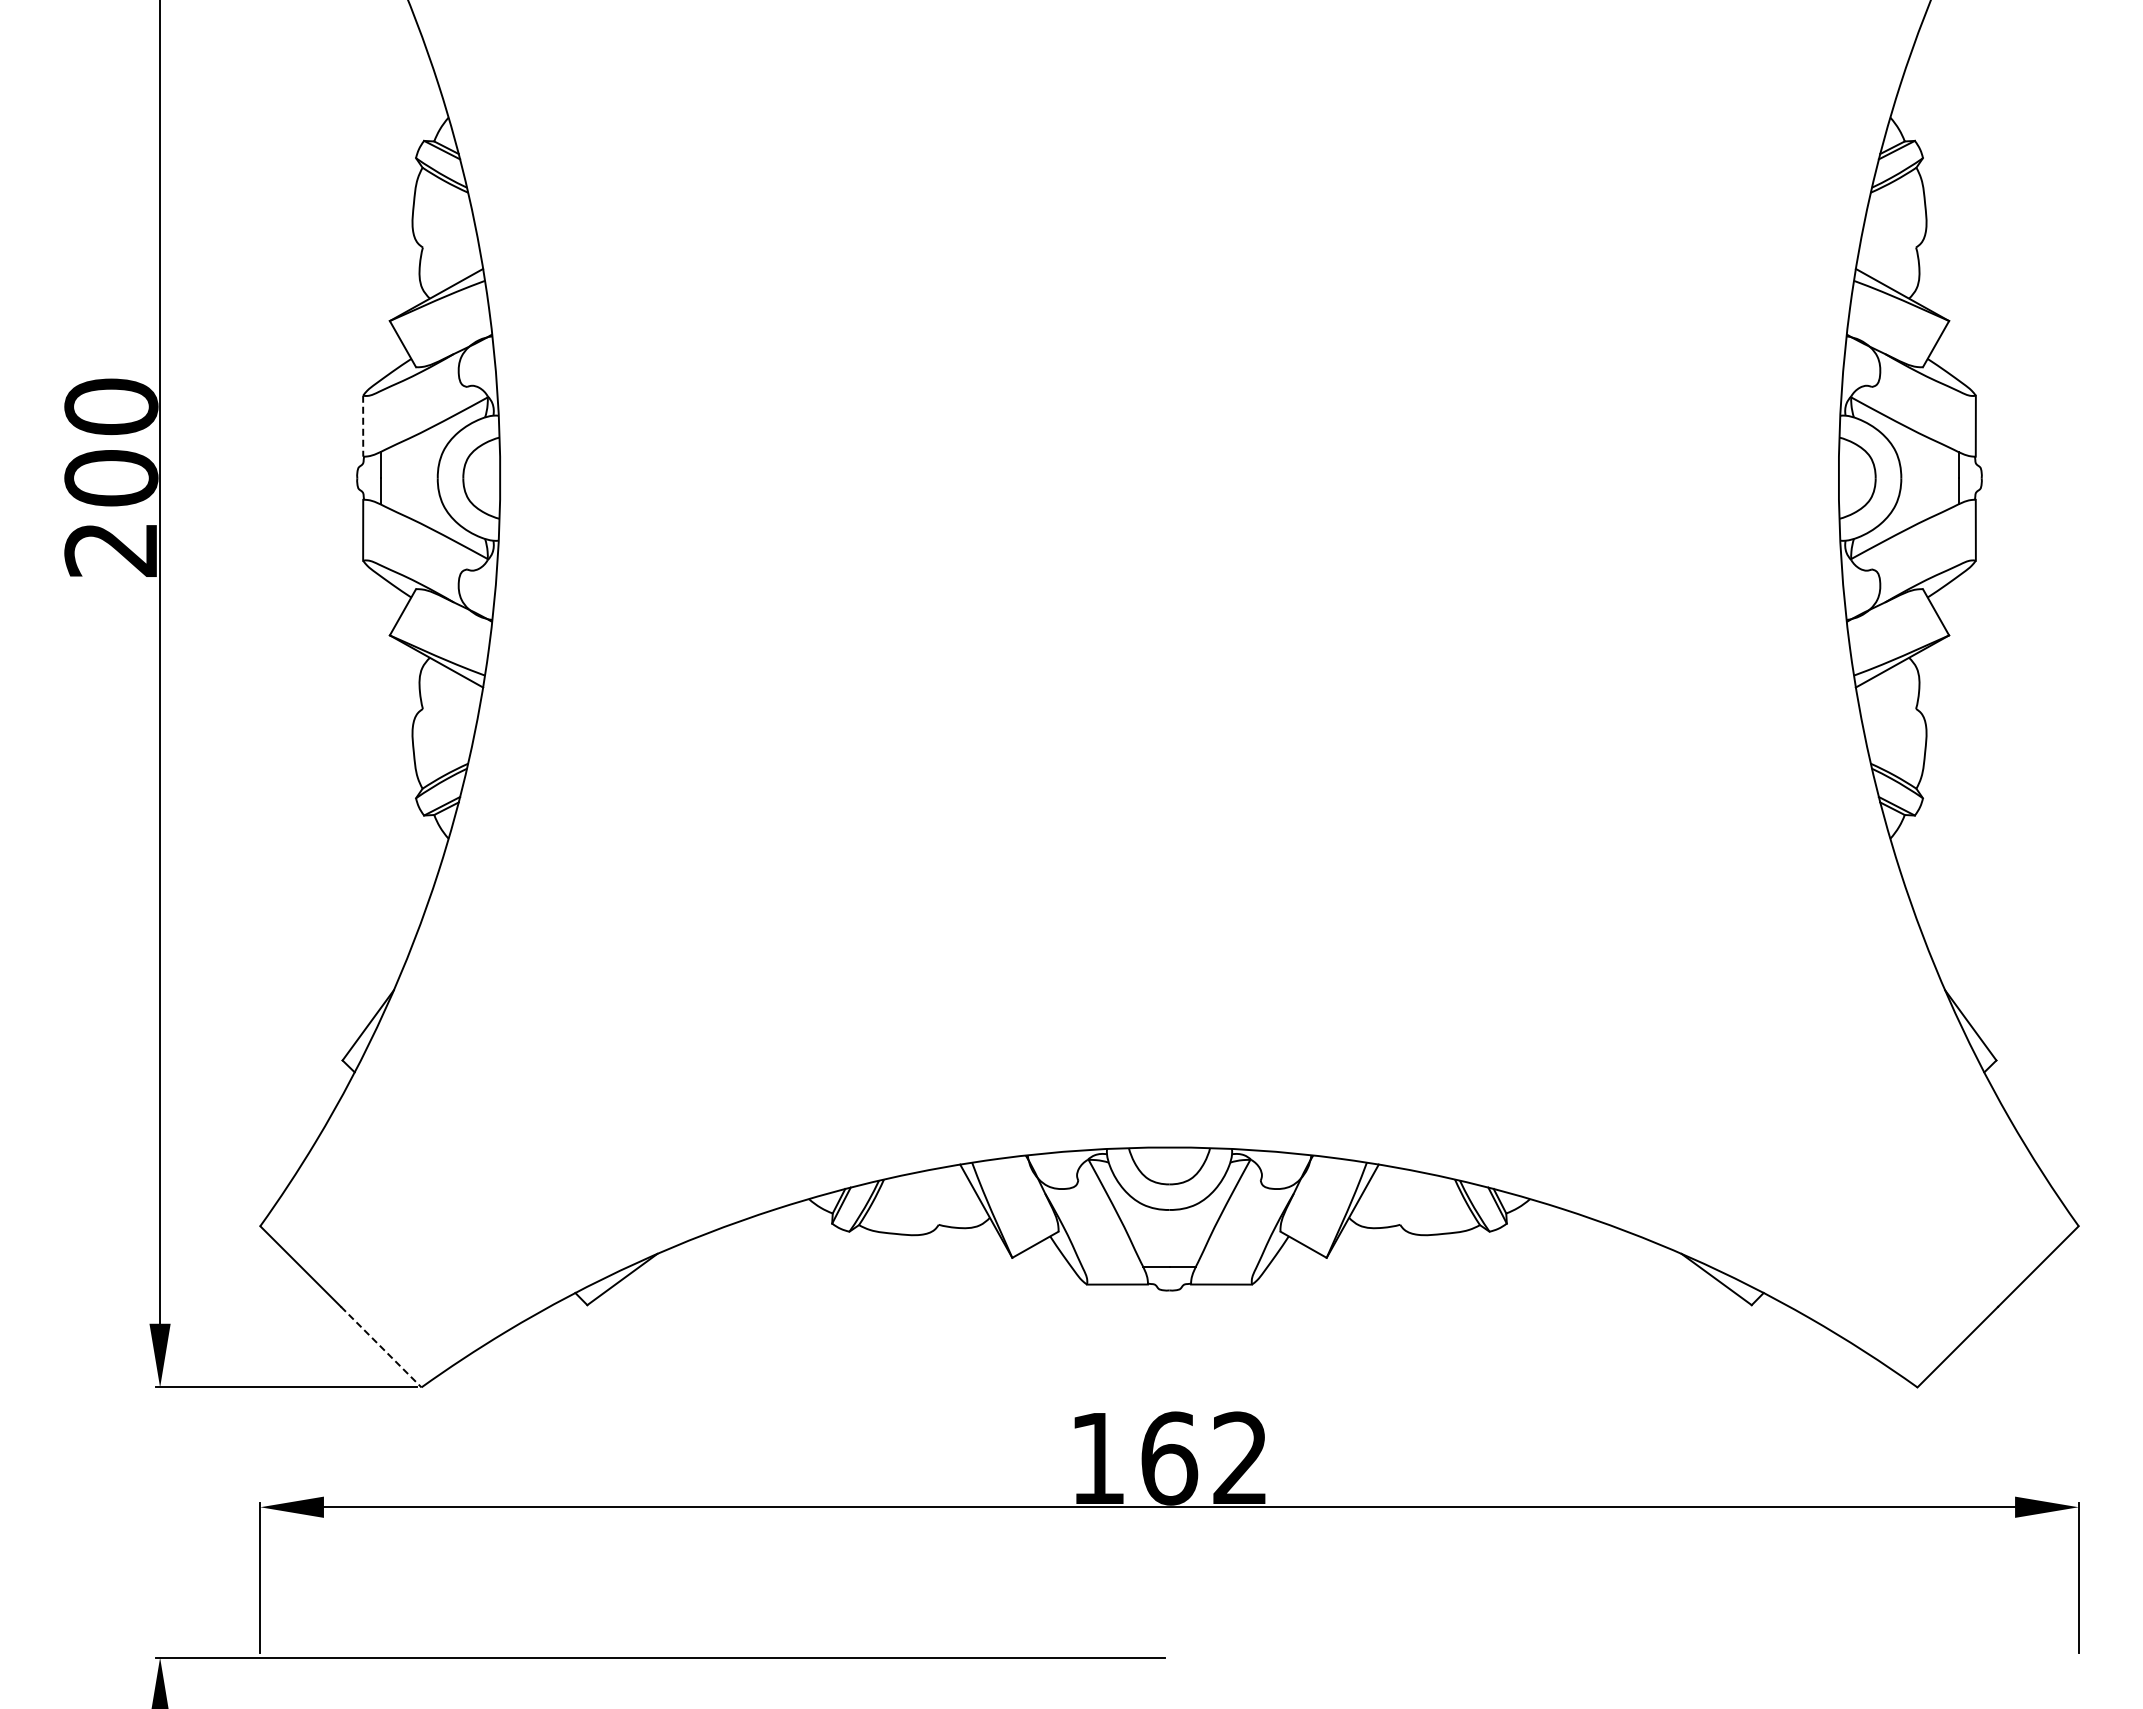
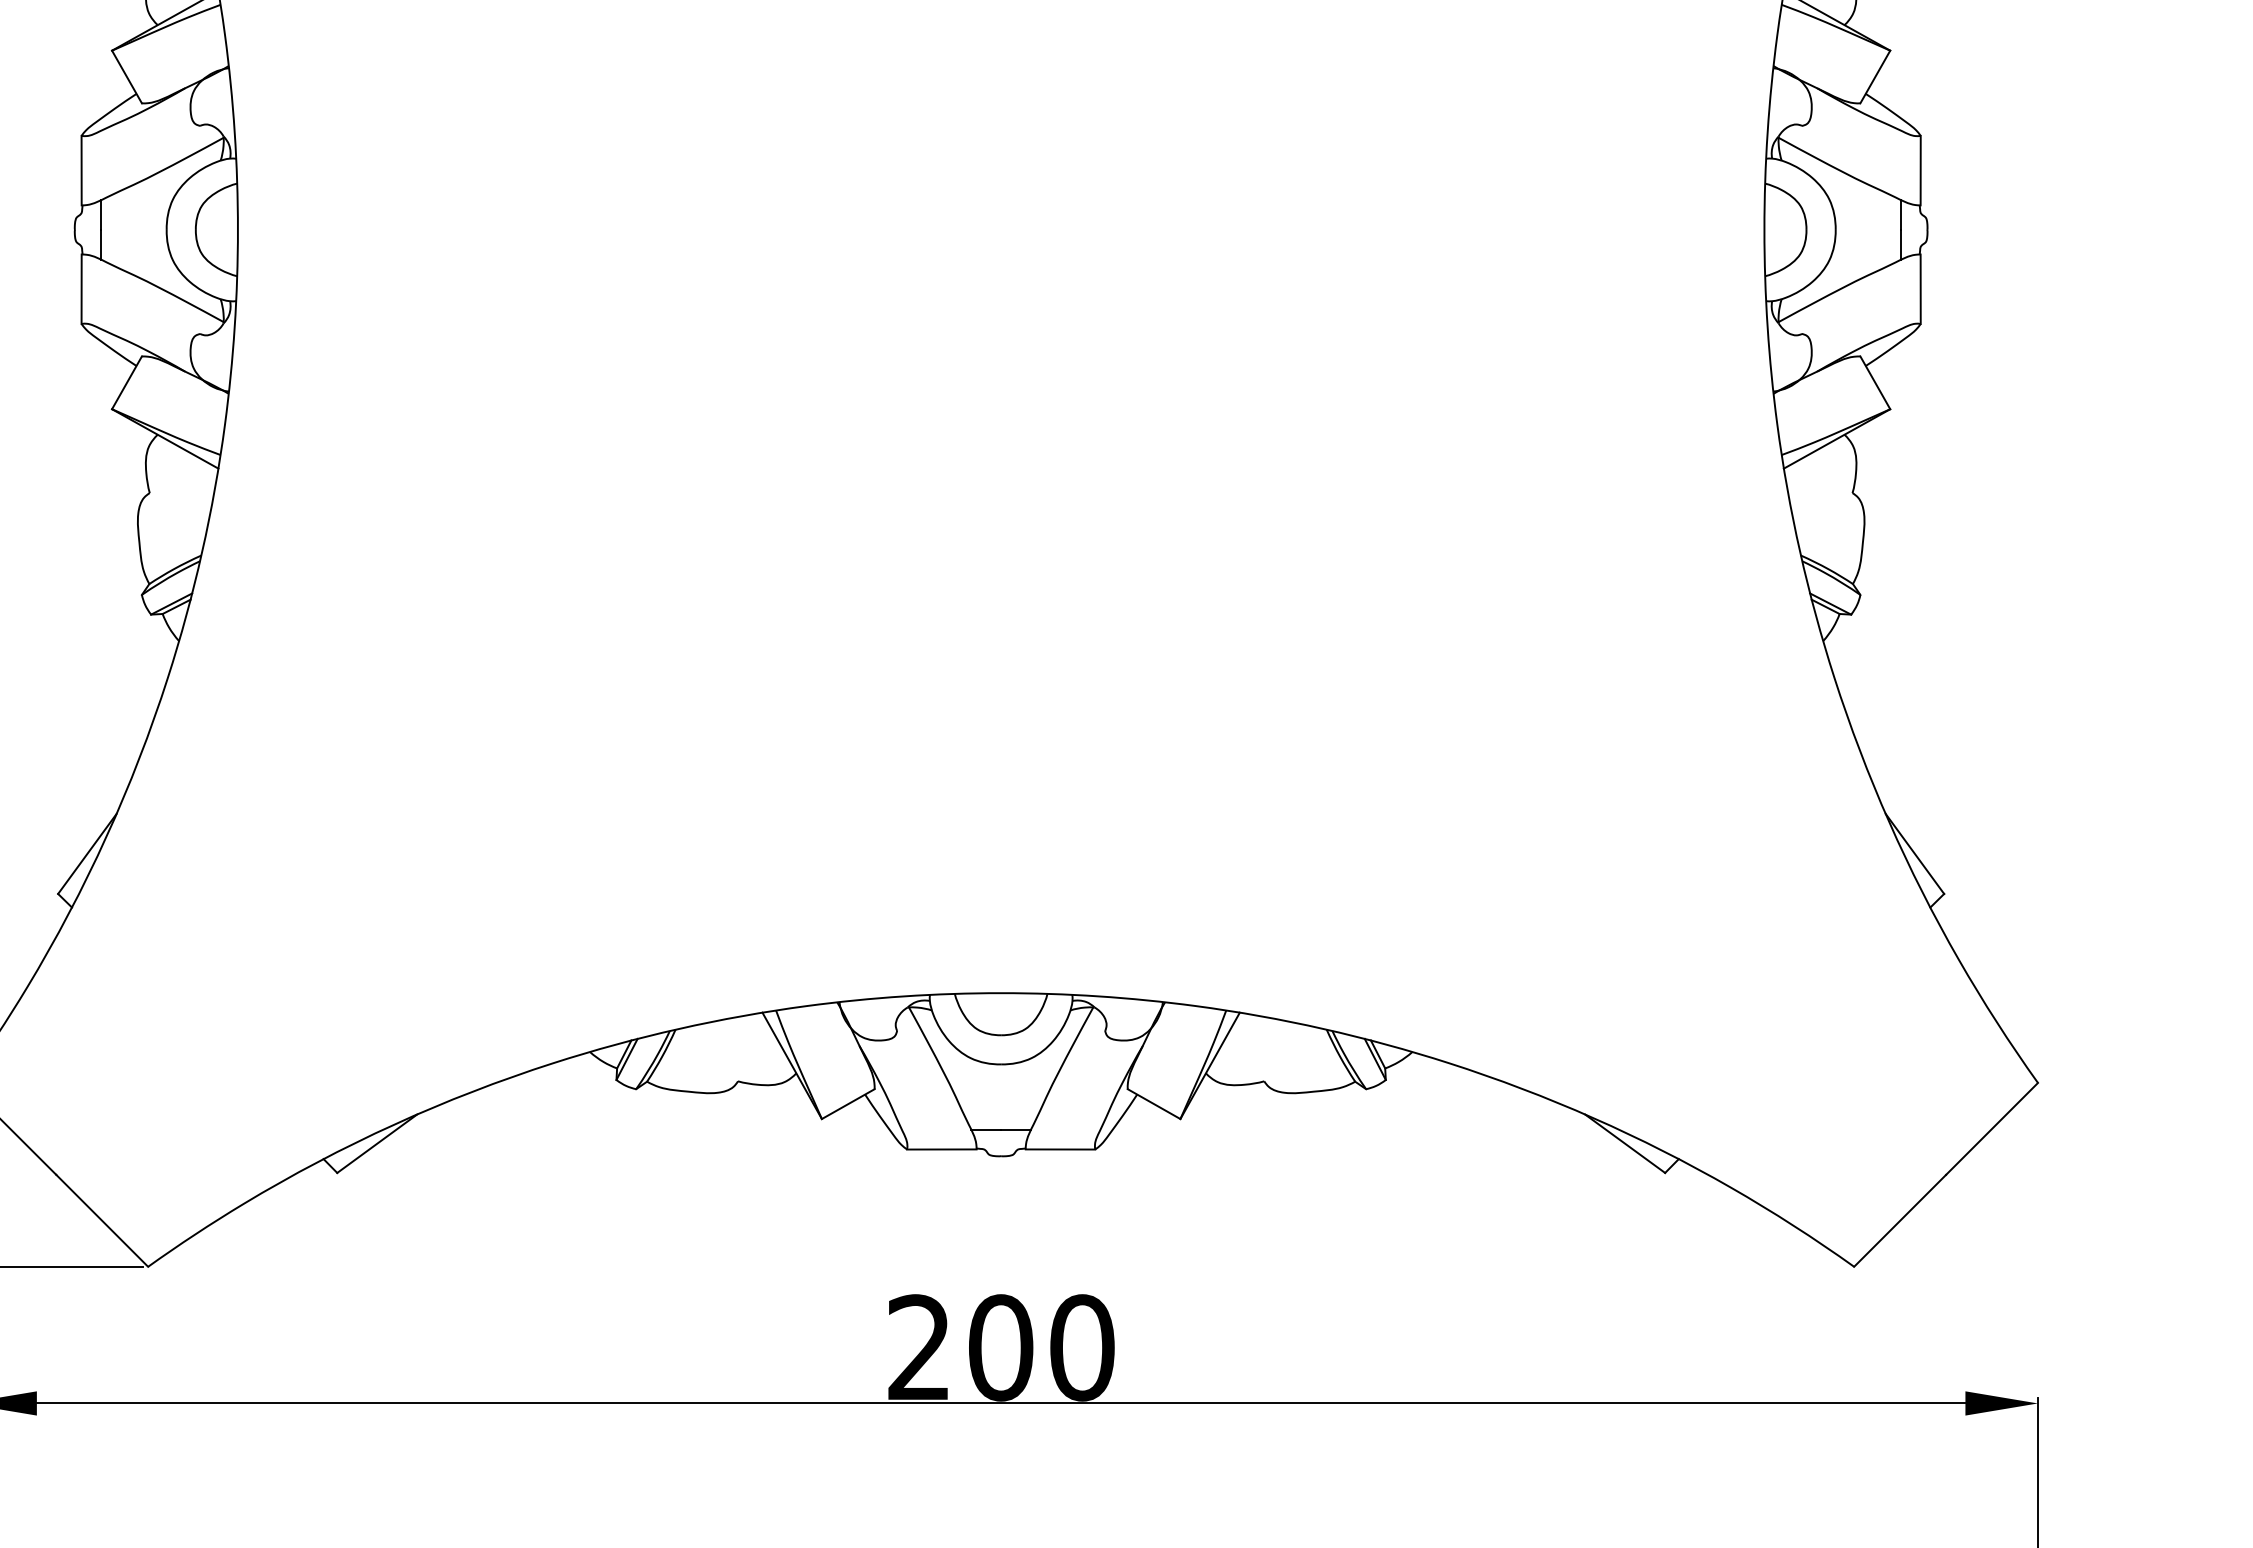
line: (363, 426) -> (81, 170), dashed -> solid
line: (381, 1347) -> (102, 1221), dashed -> solid
text: (1169, 1458) -> (1001, 1347), 162 -> 200

